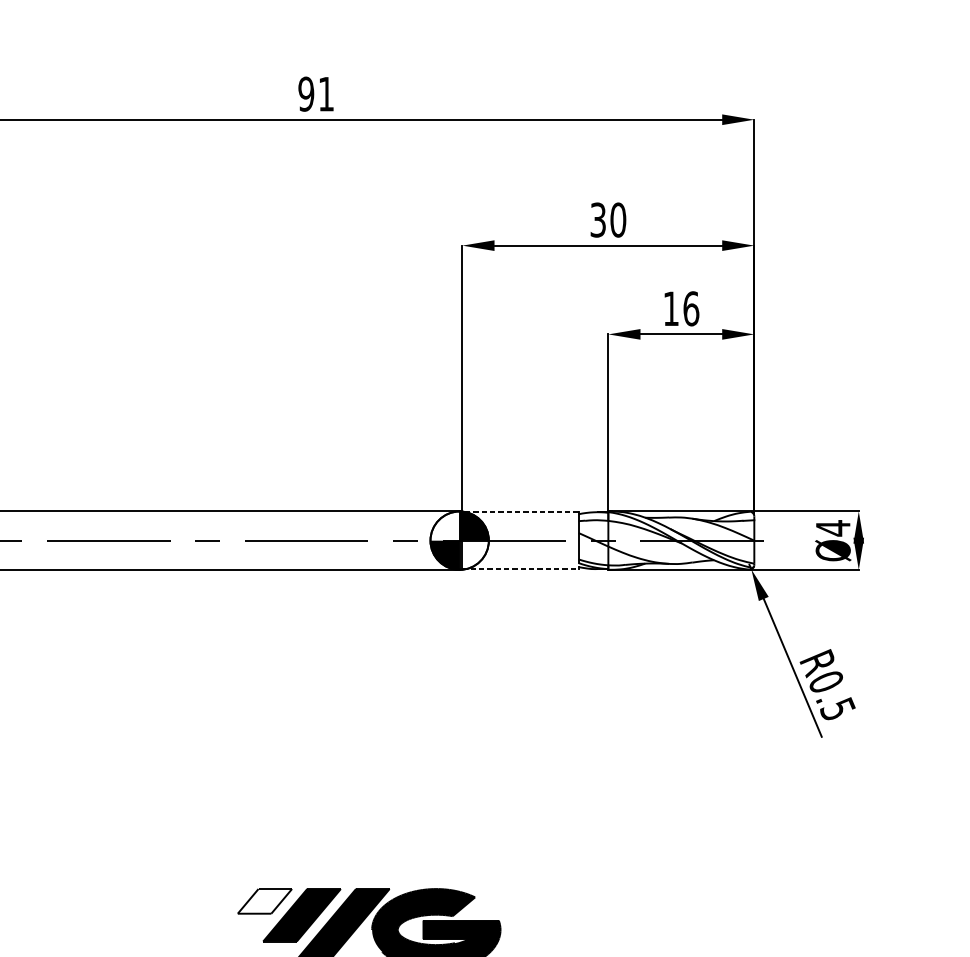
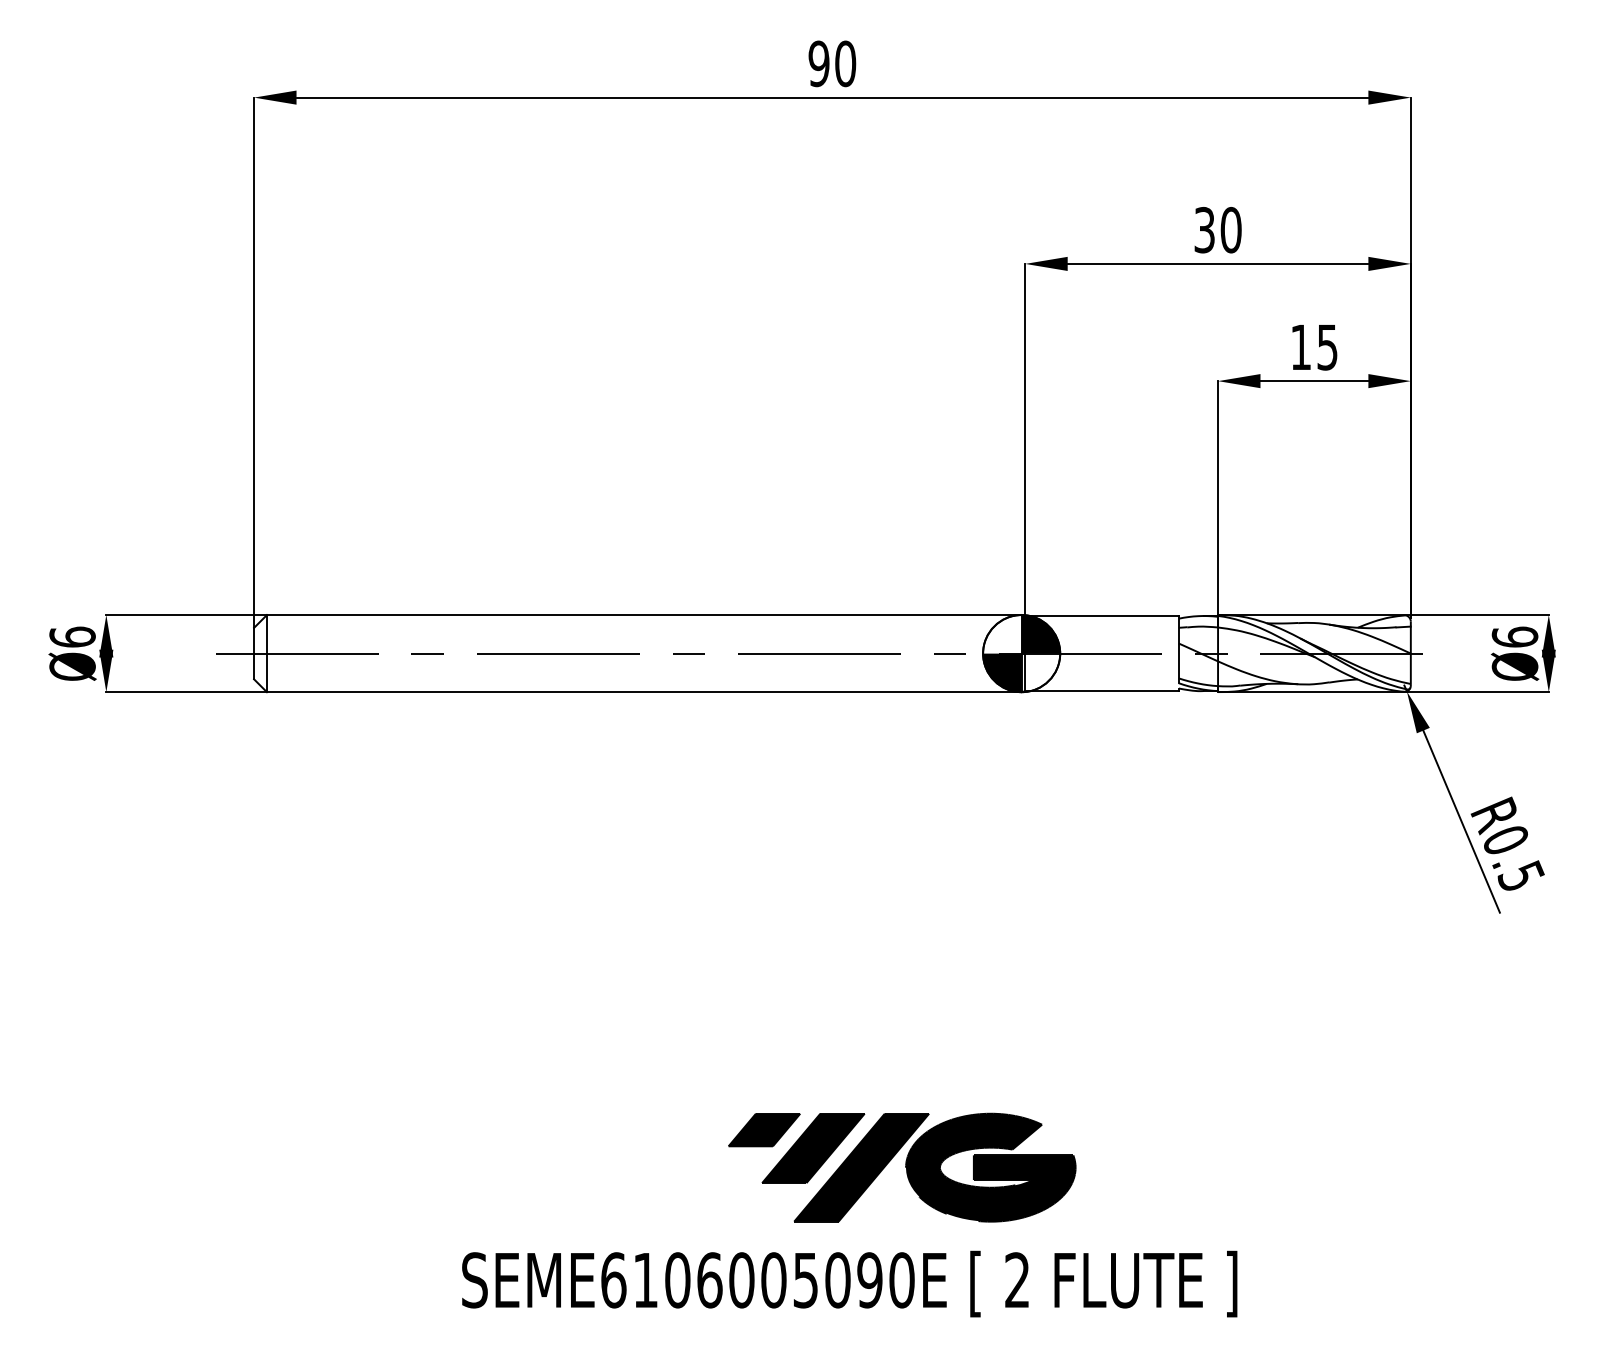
text: (326, 93) -> (845, 63), 91 -> 90
text: (691, 308) -> (1327, 347), 16 -> 15
line: (520, 512) -> (1102, 616), dashed -> solid
text: (832, 528) -> (1514, 637), Ø4 -> Ø6
line: (520, 569) -> (1102, 691), dashed -> solid
fill: (264, 900) -> (764, 1129), added

